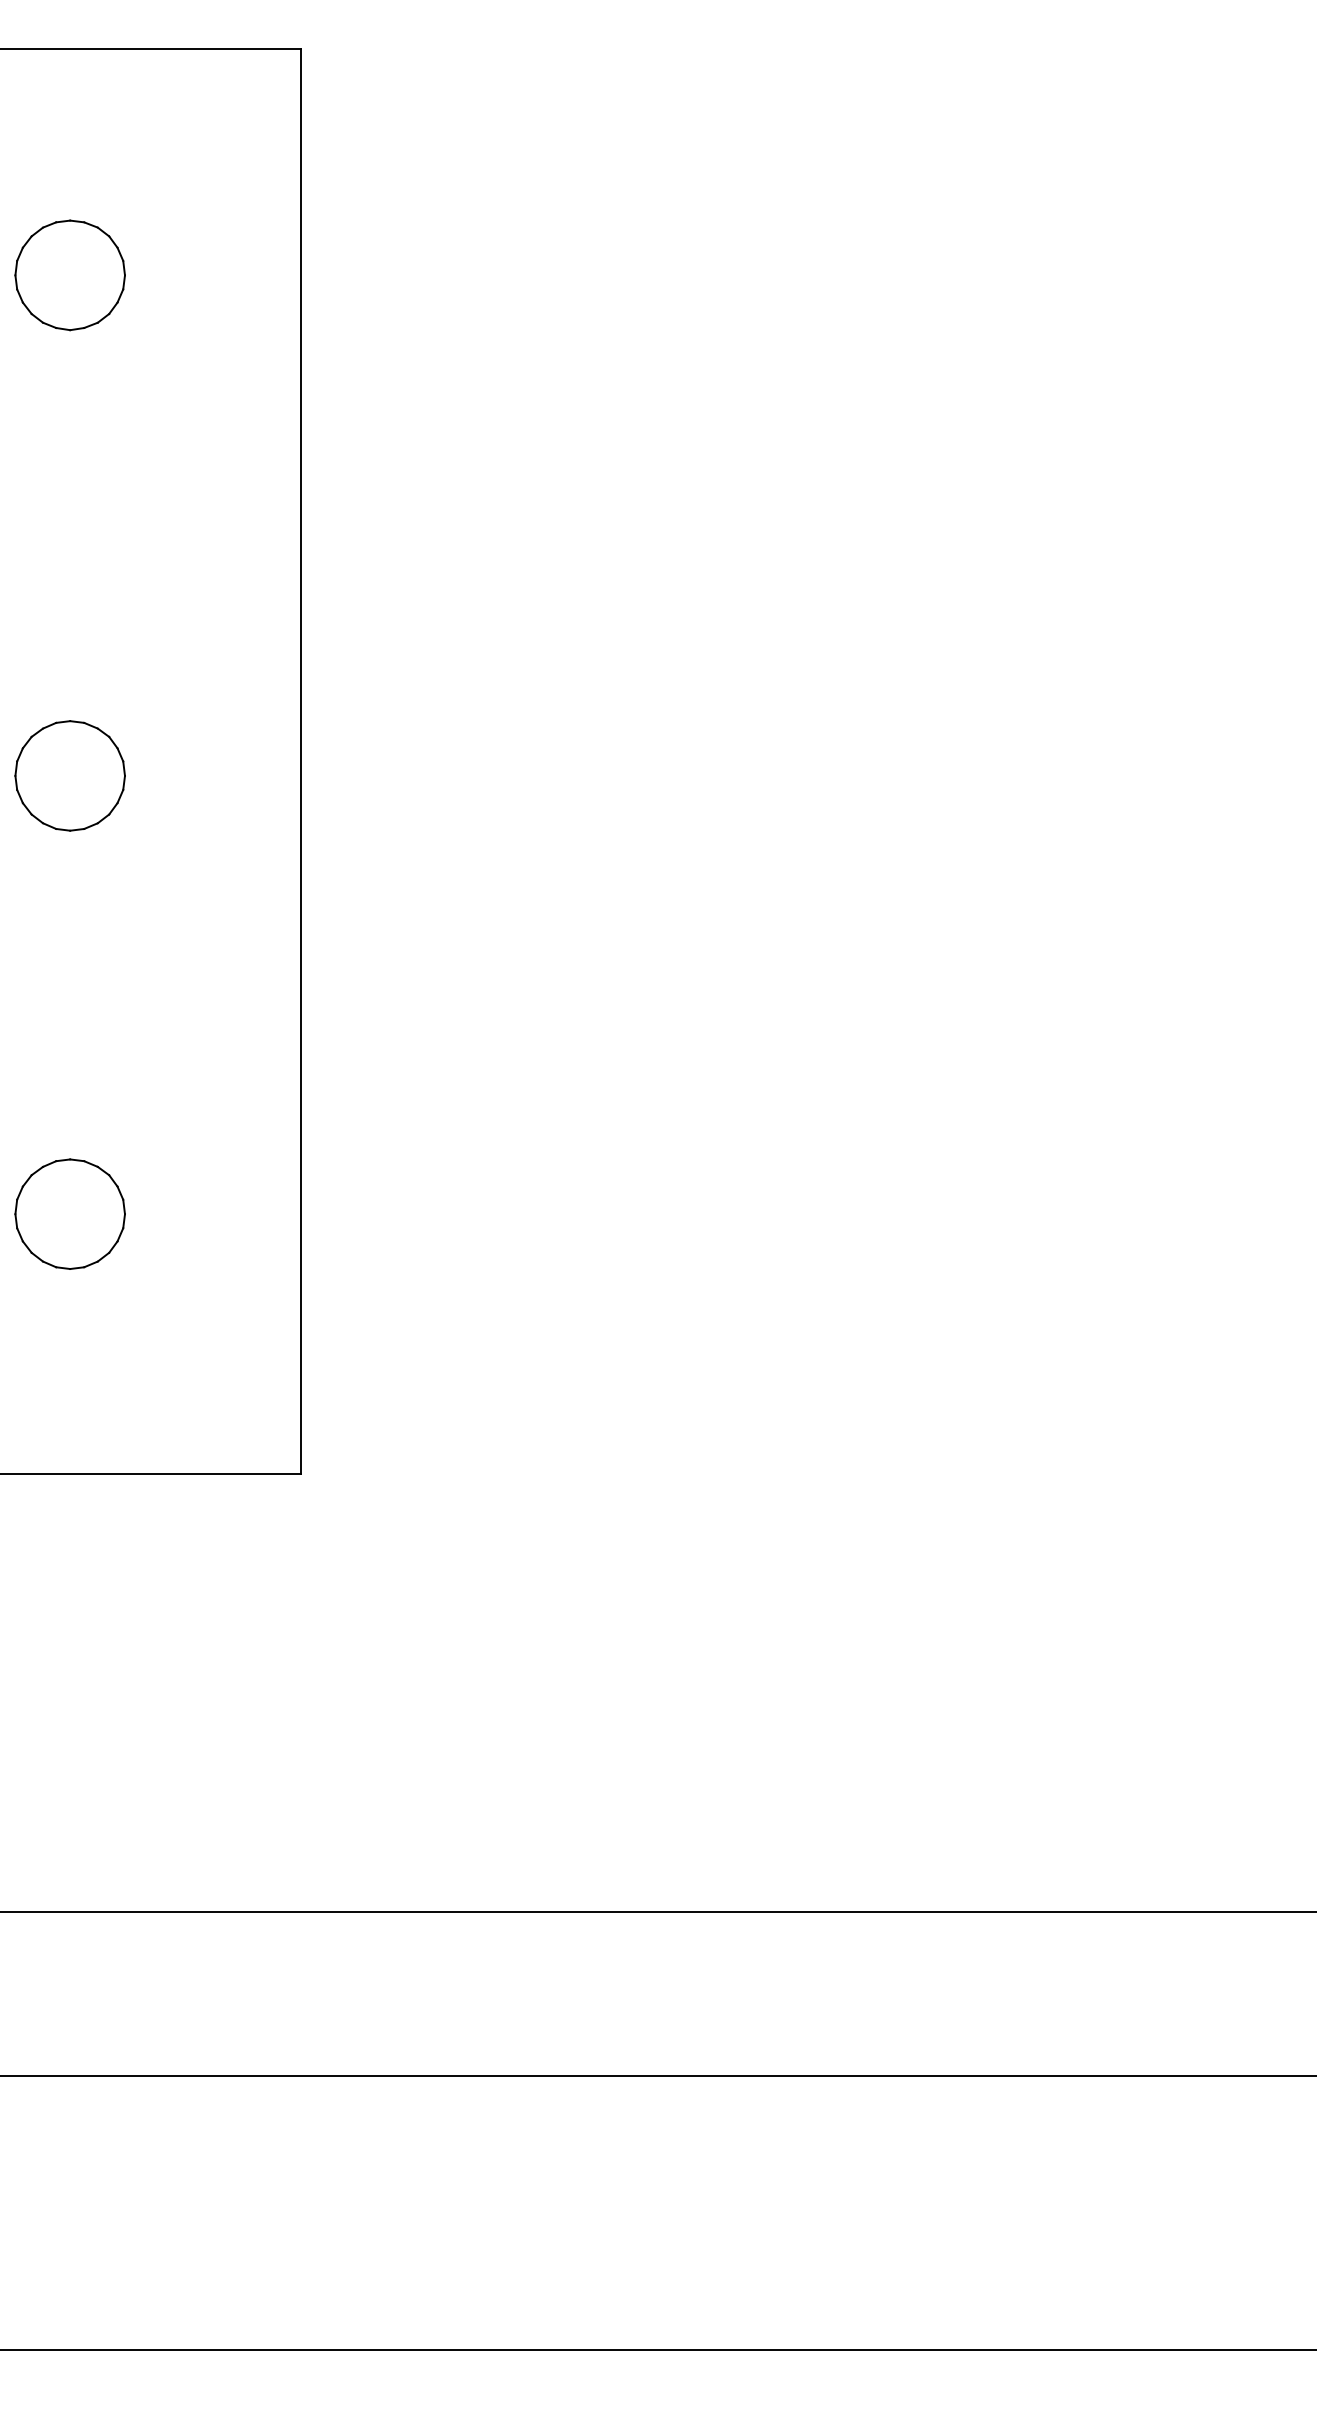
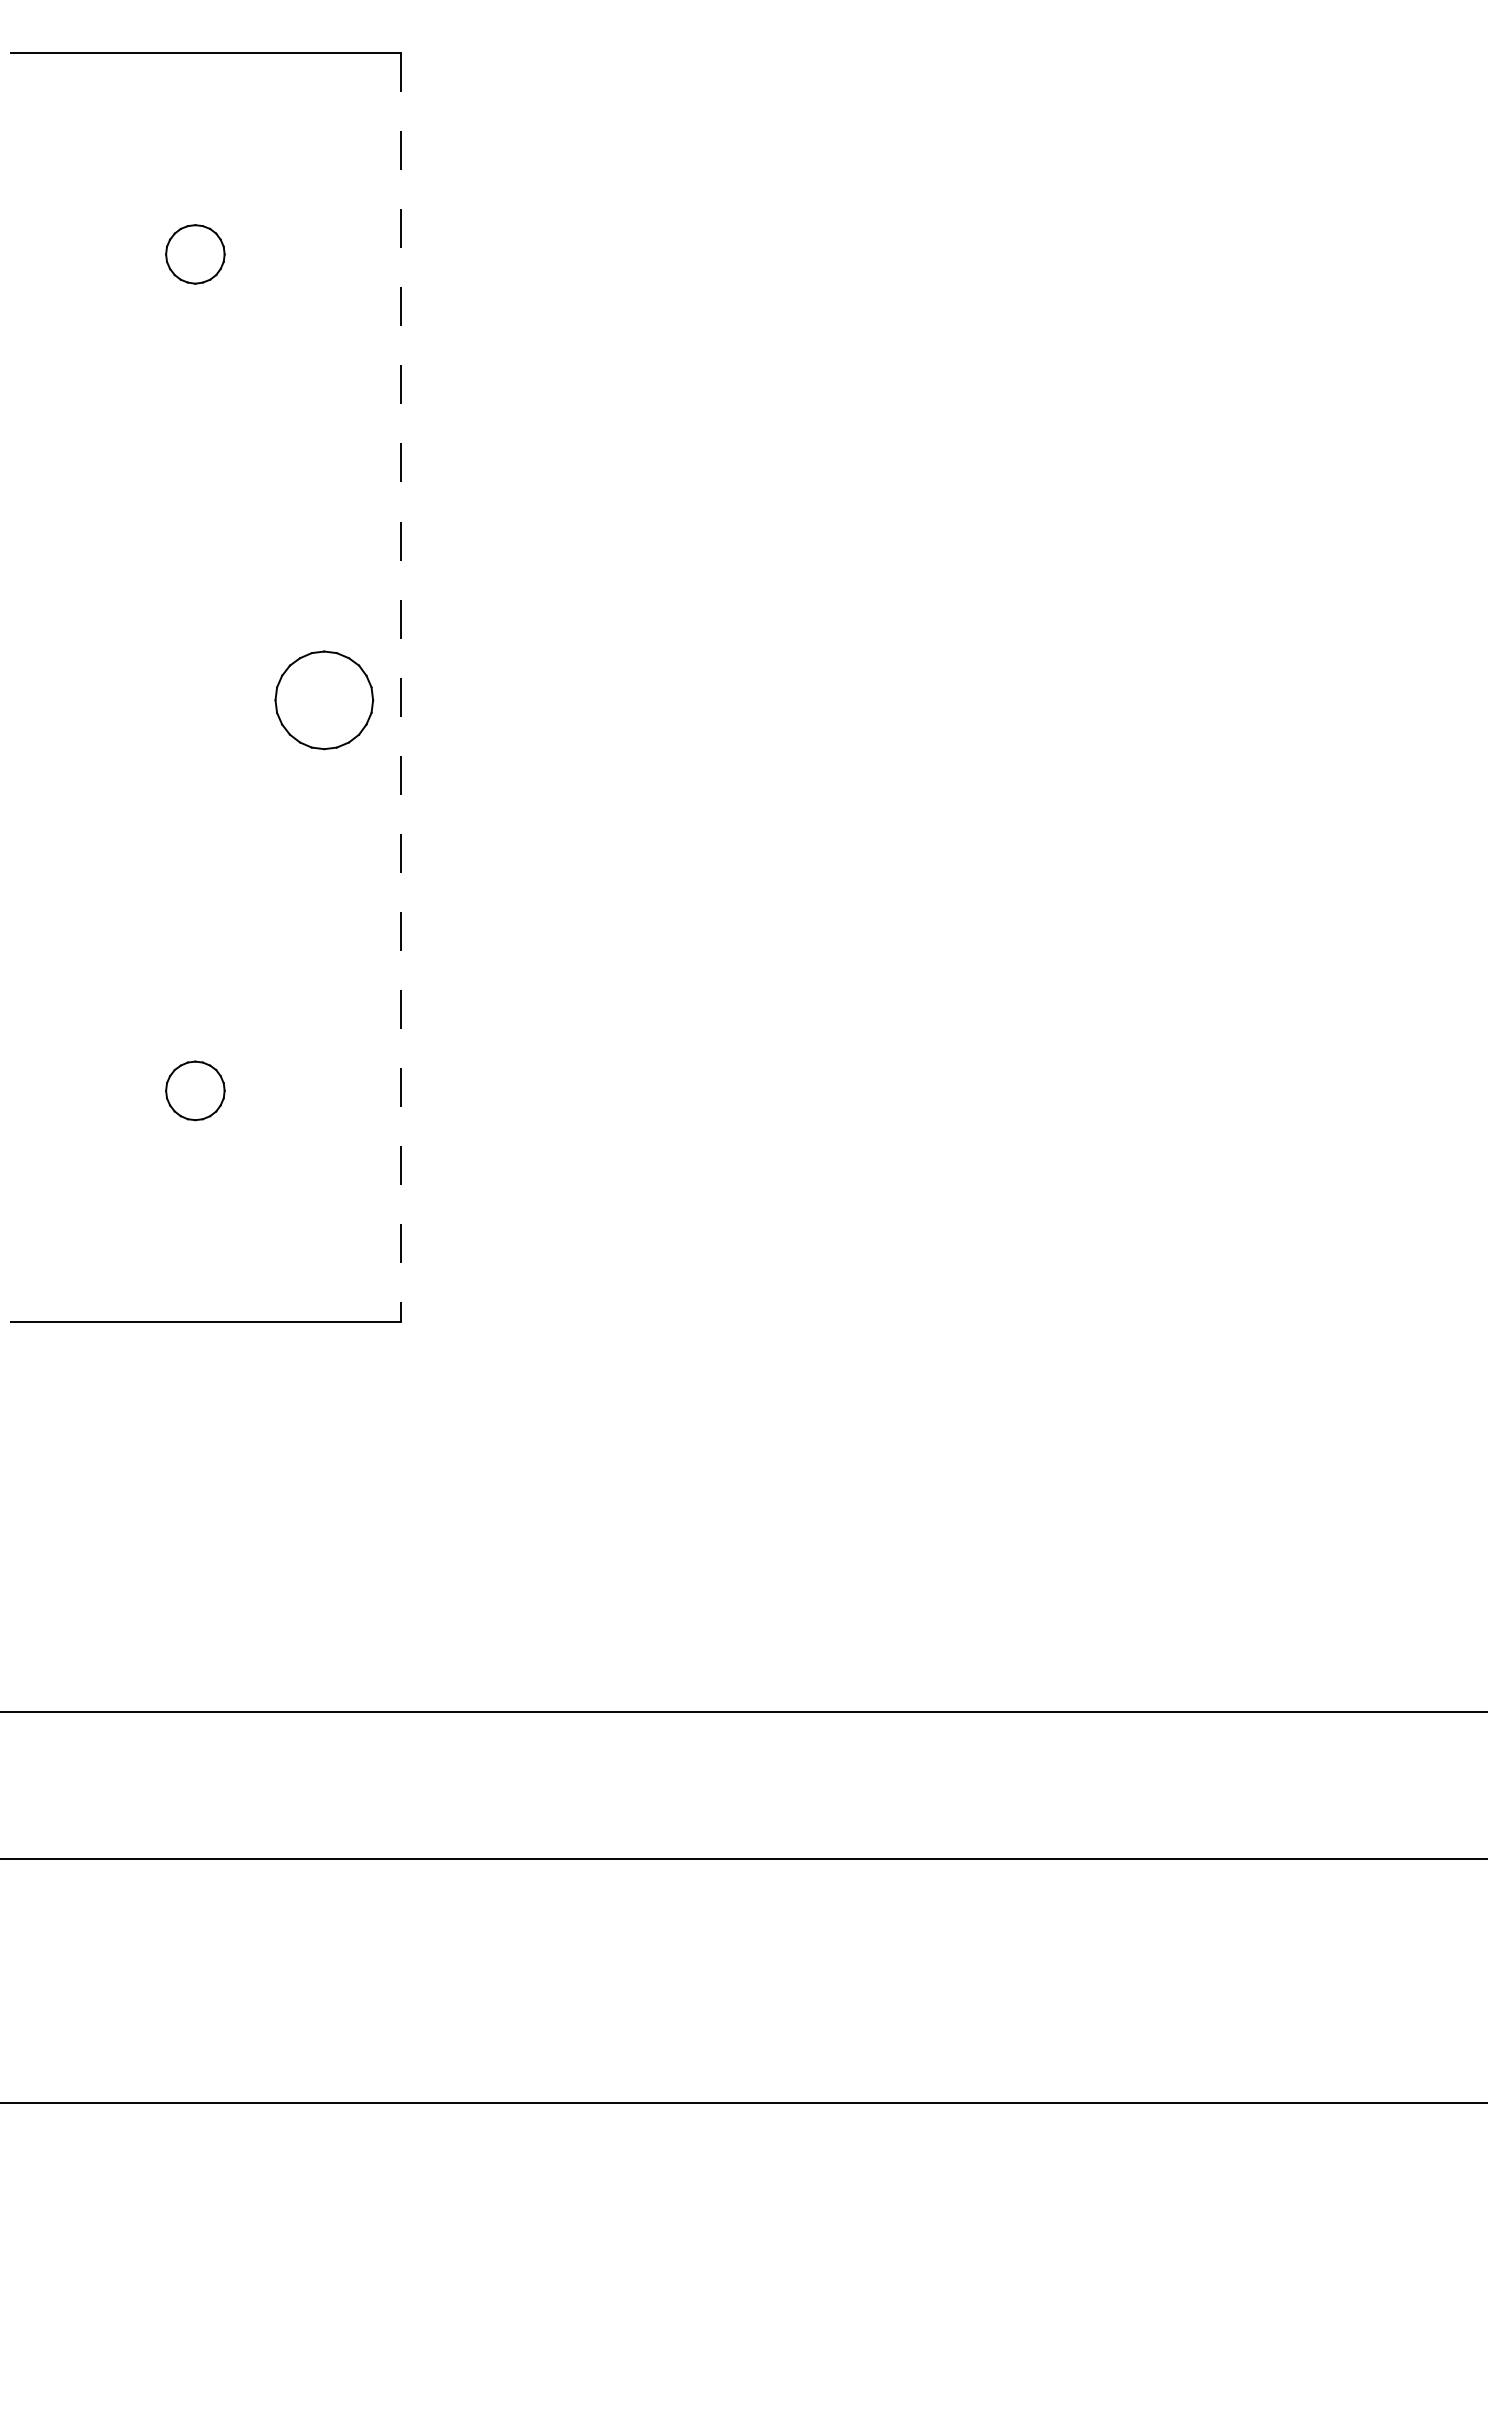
part: (70, 275) -> (195, 254), size x0.6
line: (301, 761) -> (401, 687), solid -> dashed
part: (70, 776) -> (324, 700), moved
part: (70, 1213) -> (195, 1090), size x0.6

